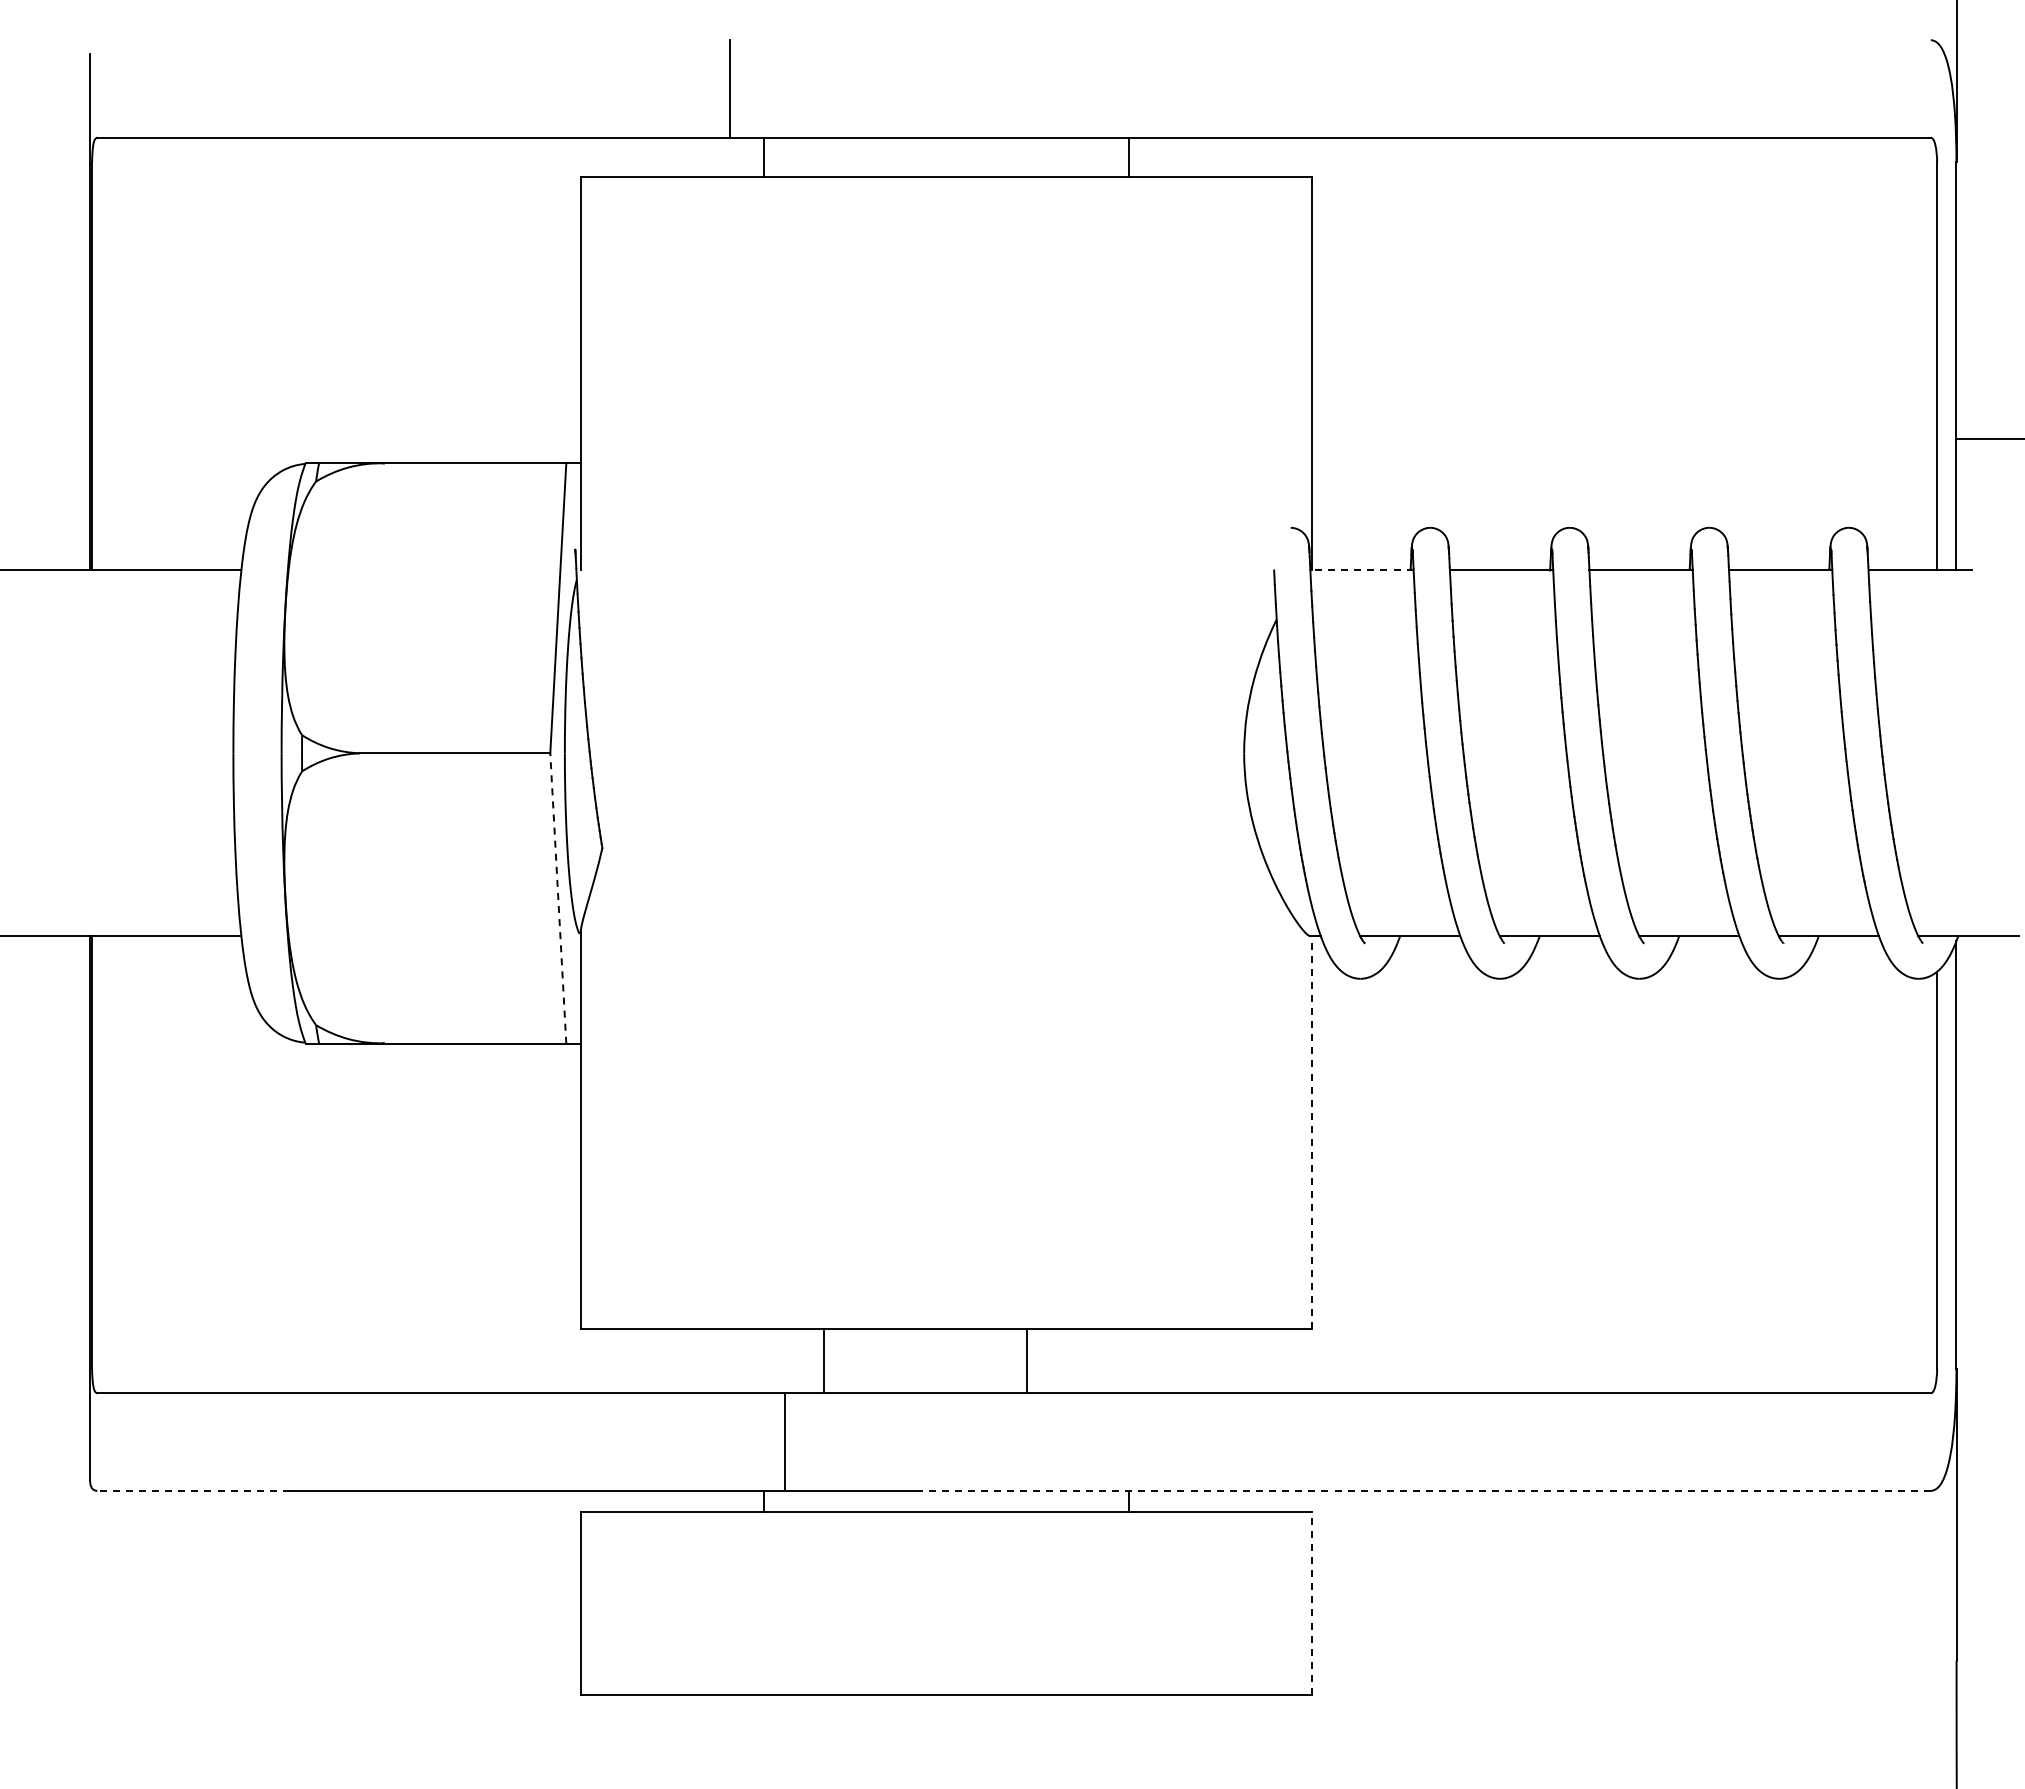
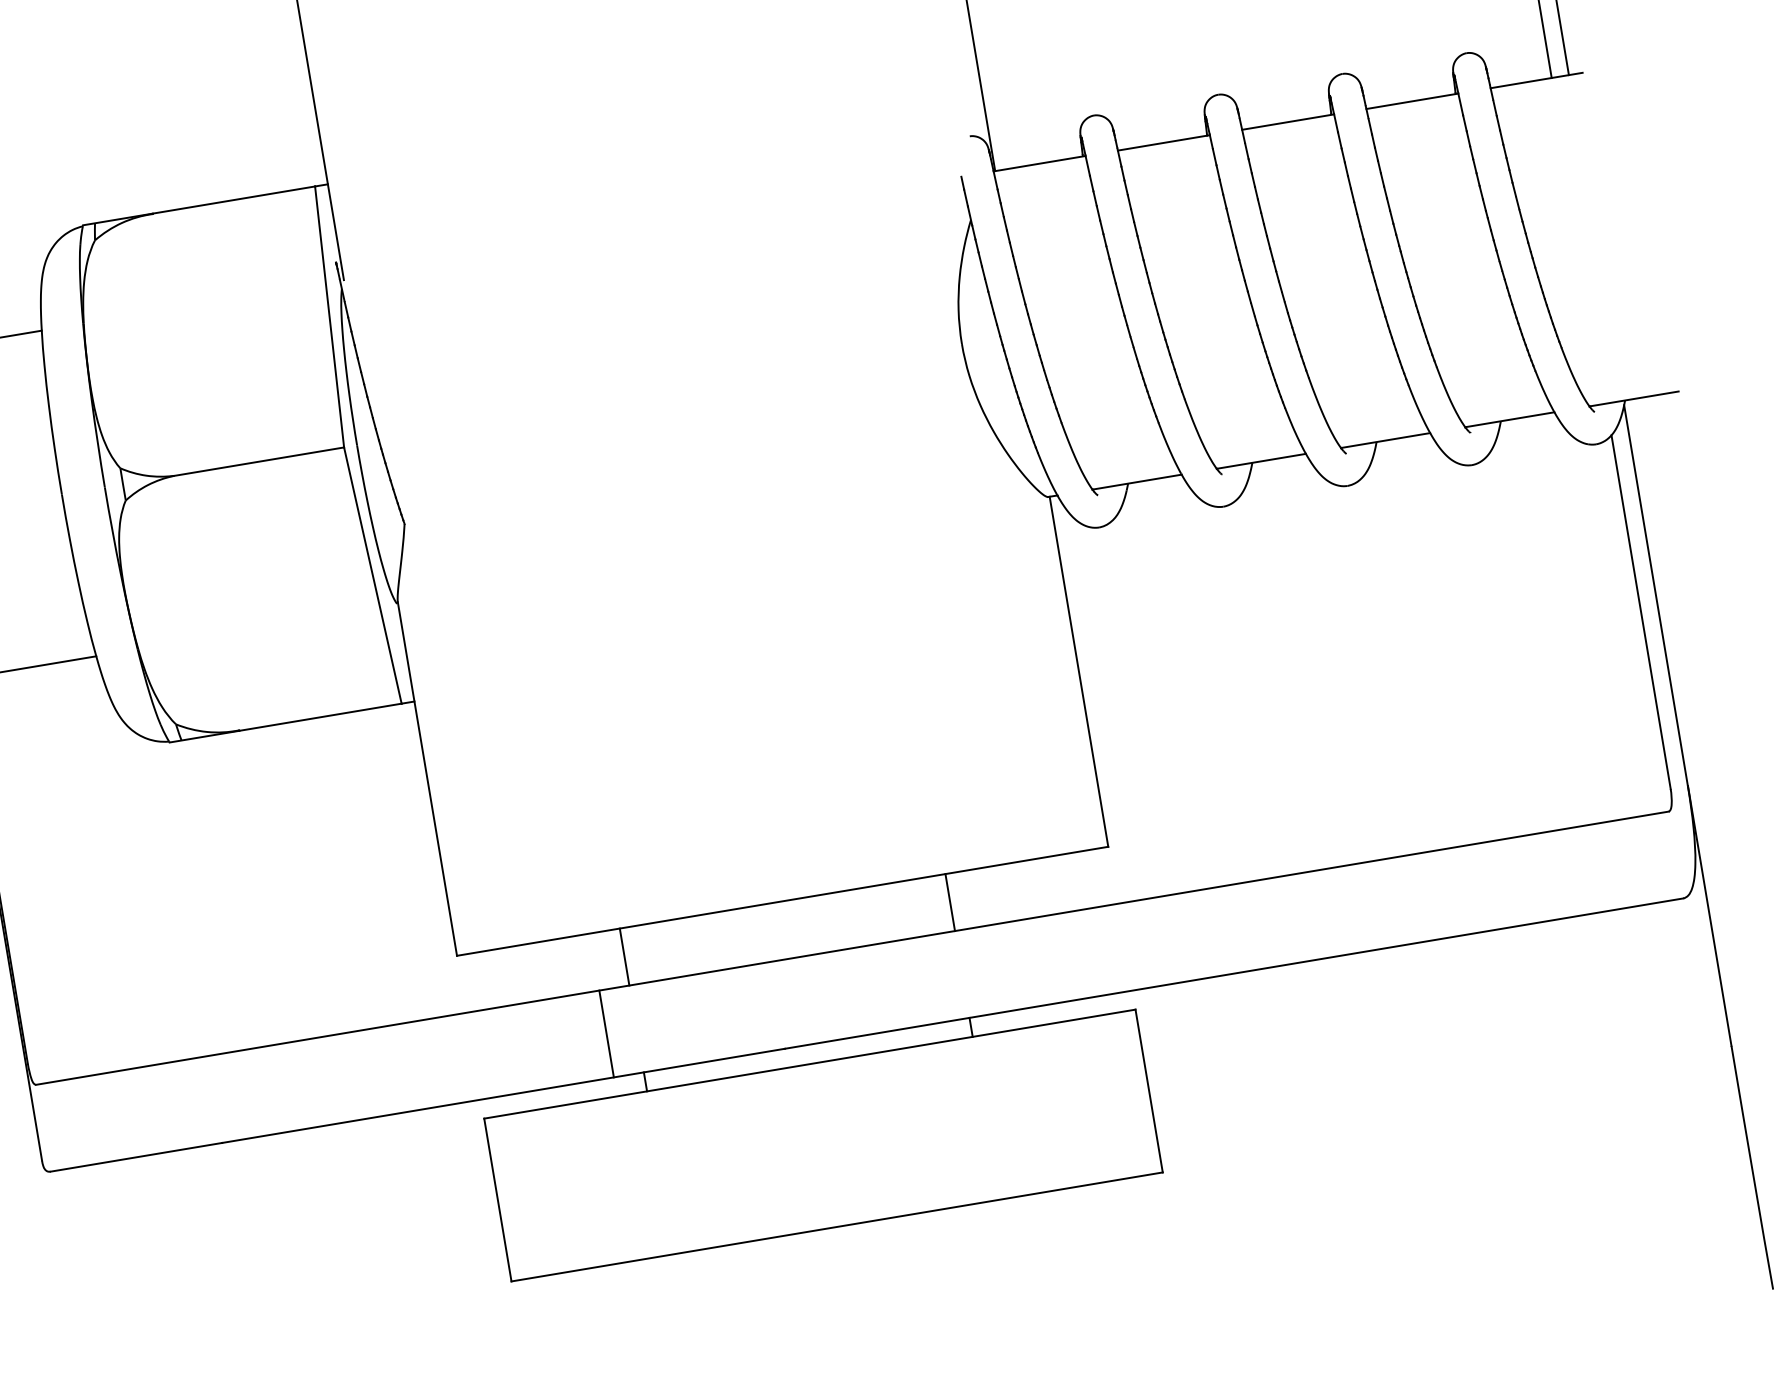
line: (1362, 570) -> (1040, 163), dashed -> solid
line: (558, 898) -> (373, 575), dashed -> solid
line: (1312, 1132) -> (1079, 671), dashed -> solid
line: (823, 1361) -> (624, 957), moved
line: (1027, 1361) -> (950, 902), moved
line: (784, 1441) -> (606, 1033), moved
line: (193, 1490) -> (136, 1157), dashed -> solid
line: (1425, 1490) -> (1233, 973), dashed -> solid
line: (1312, 1603) -> (1149, 1090), dashed -> solid

